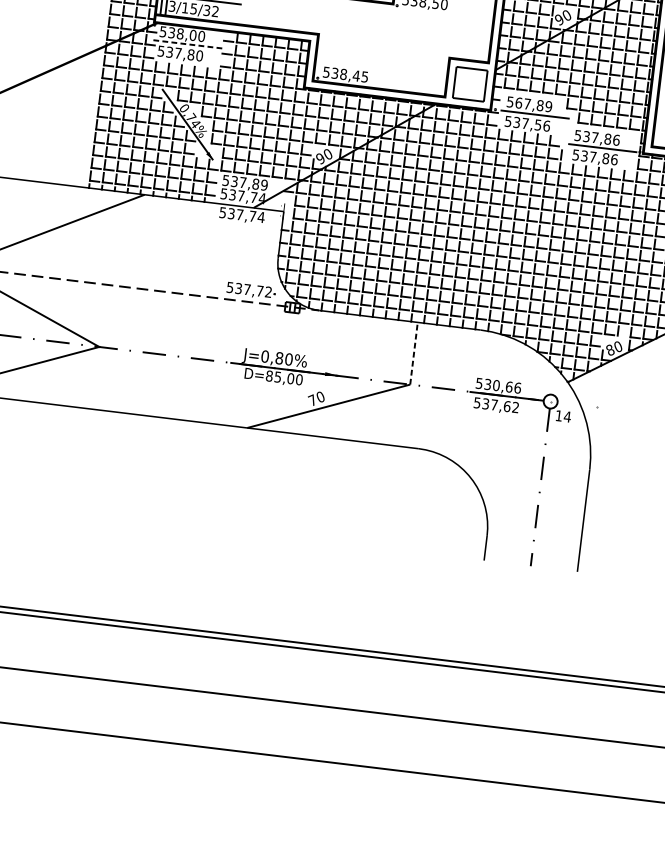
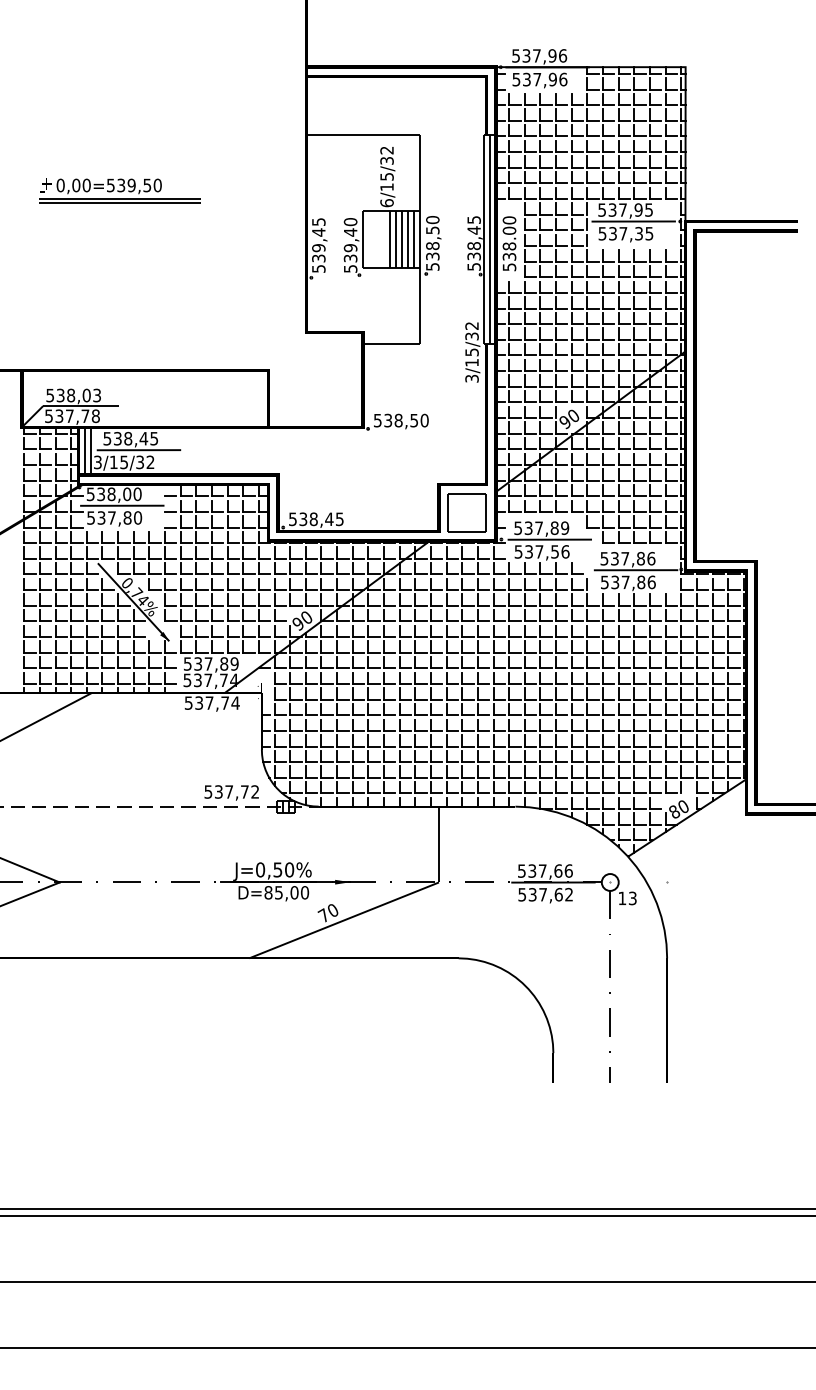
line: (188, 44) -> (122, 505), dashed -> solid
text: (518, 103) -> (528, 528), 567,89 -> 537,89
line: (413, 353) -> (438, 844), dashed -> solid
text: (279, 357) -> (277, 869), J=0,80% -> J=0,50%
text: (496, 385) -> (542, 870), 530,66 -> 537,66
text: (567, 416) -> (632, 898), 14 -> 13

